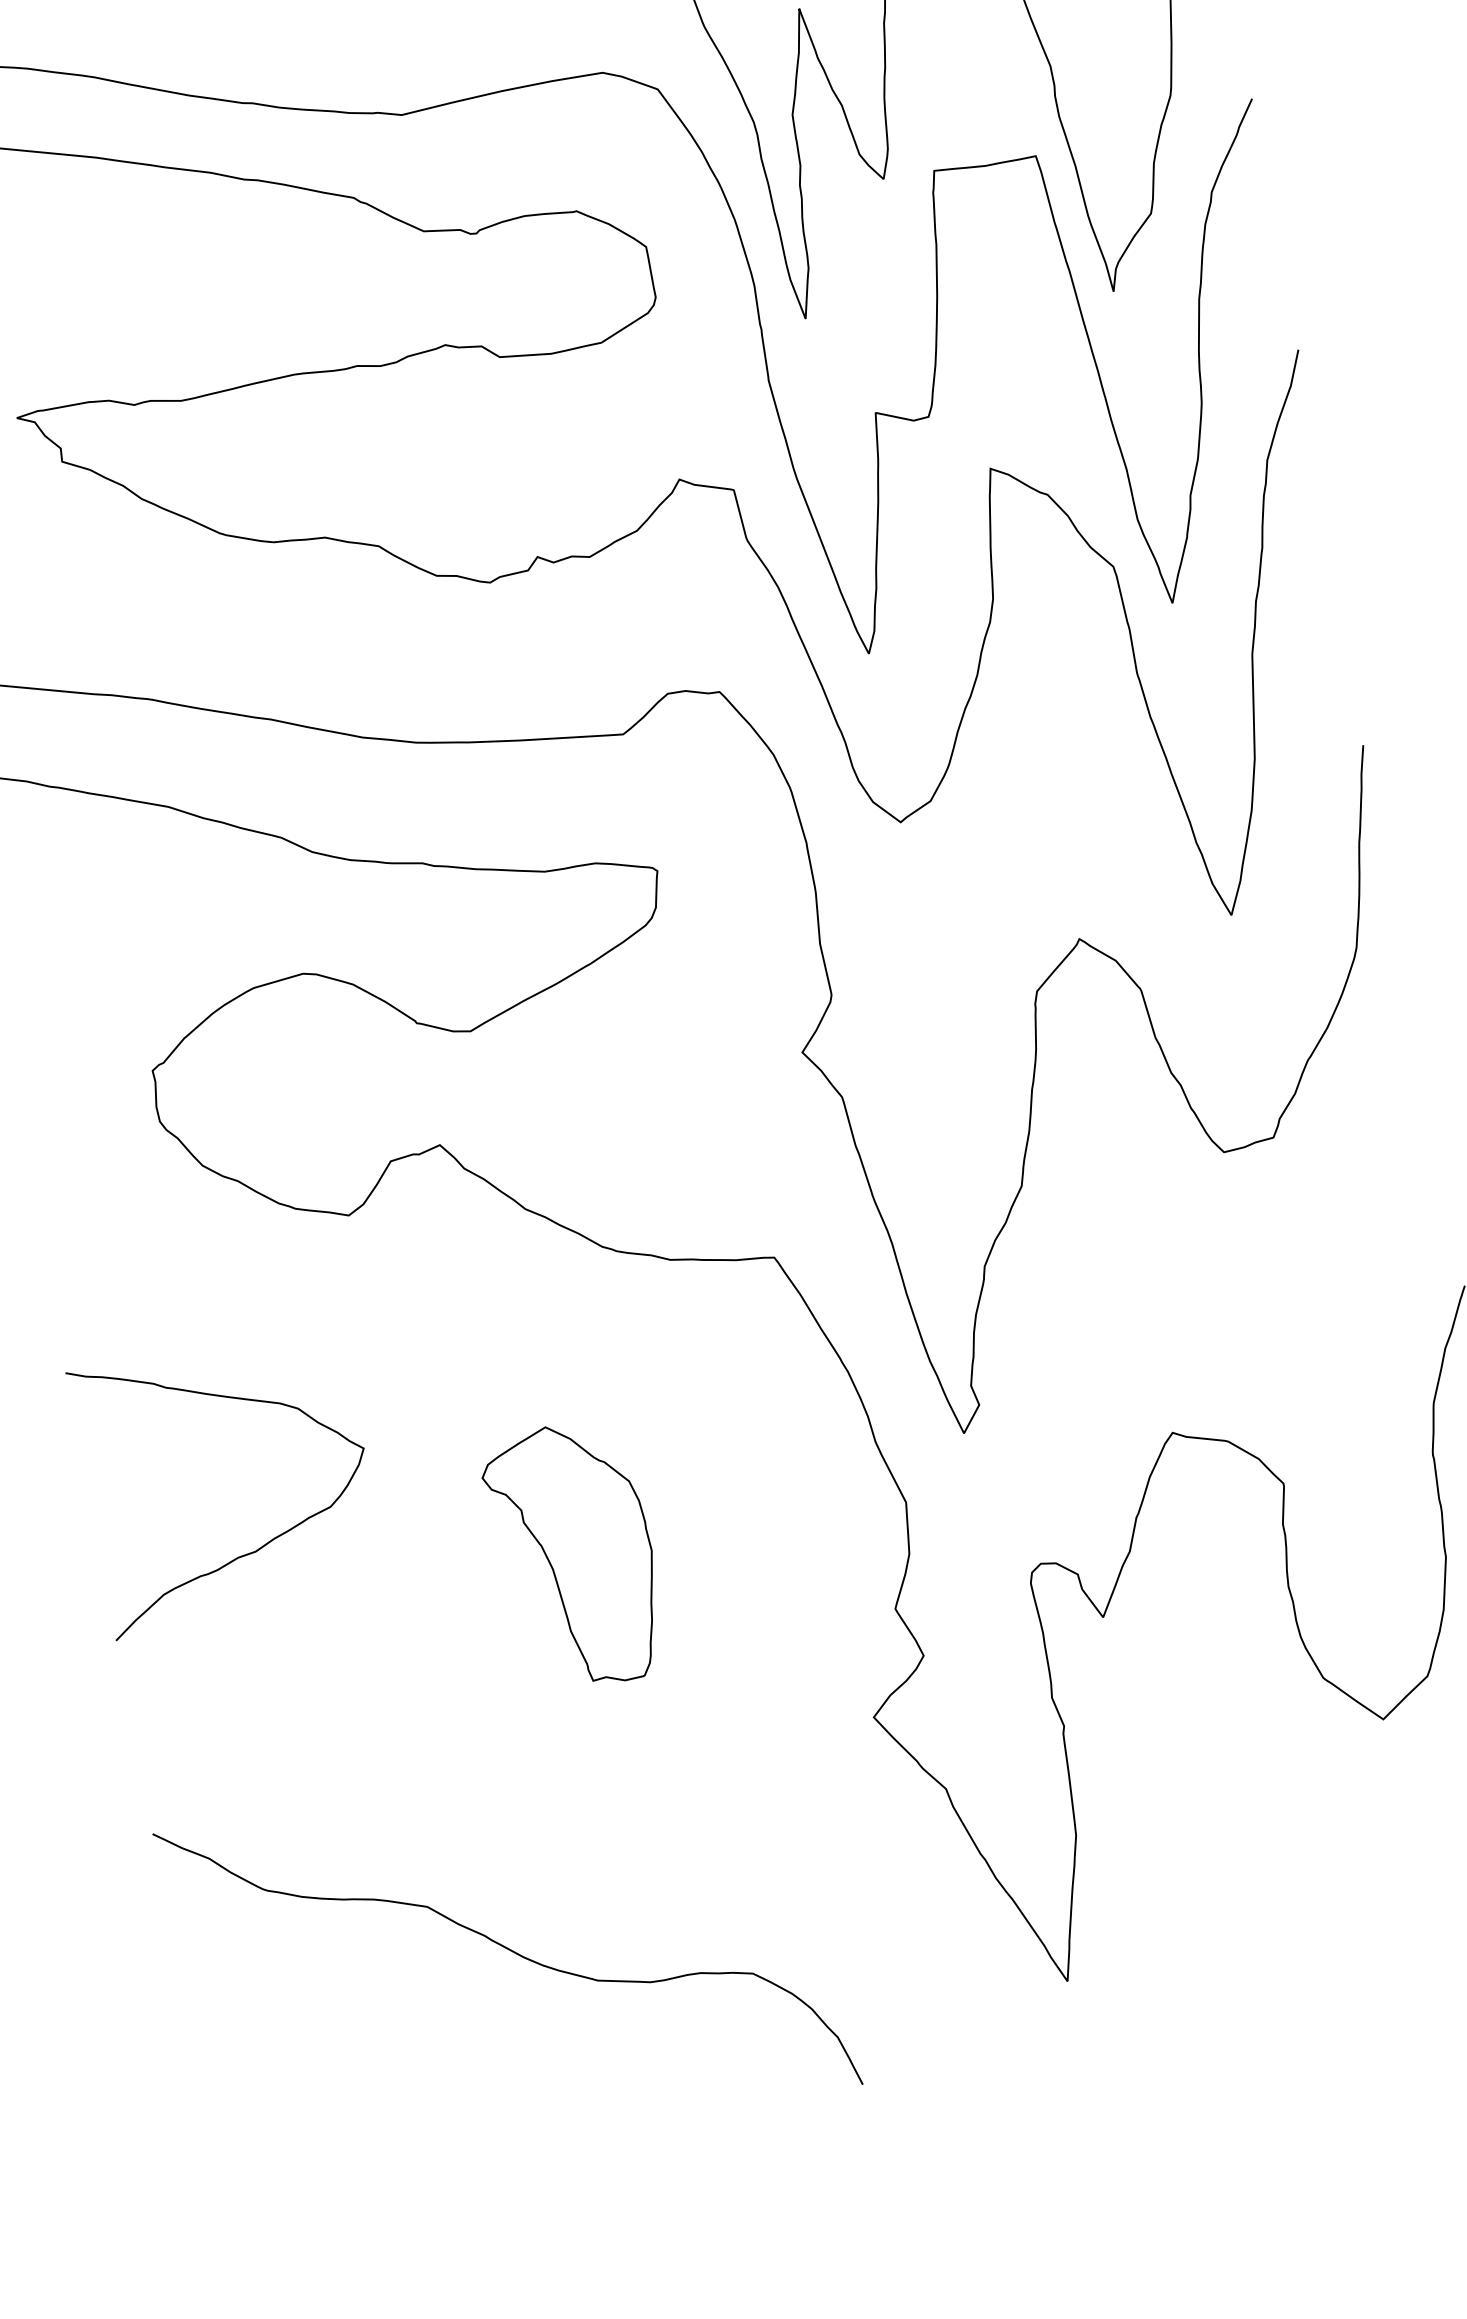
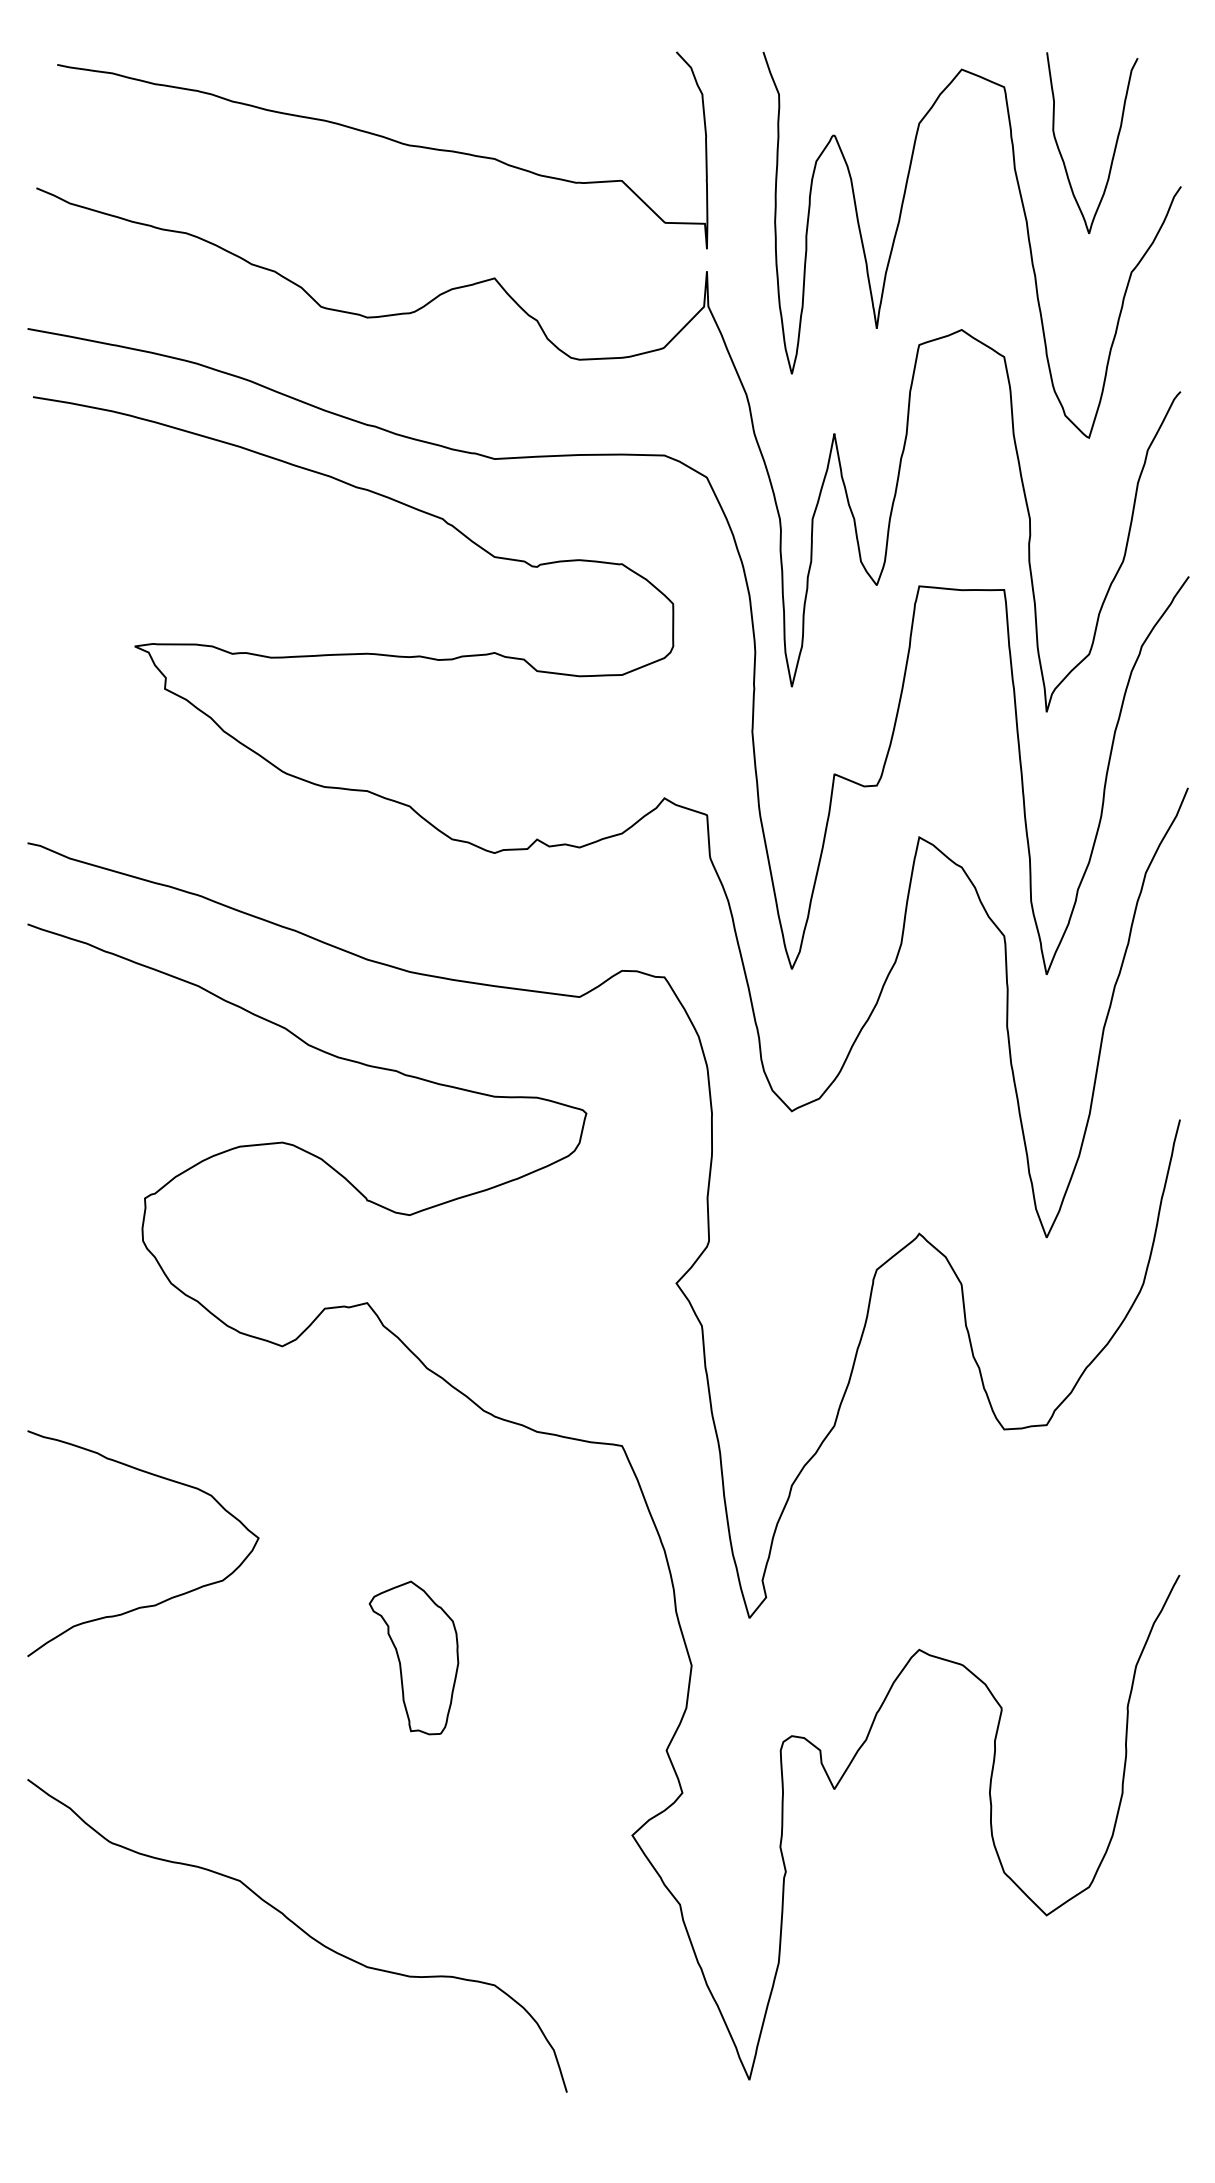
part: (574, 1555) -> (413, 1657), size x0.7
curve: (508, 1951) -> (299, 1929), moved

